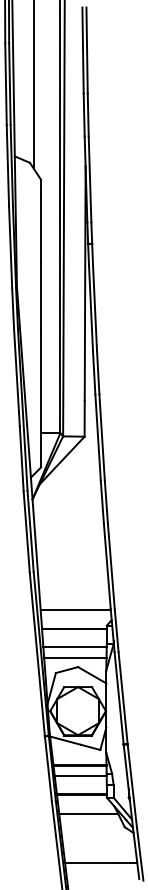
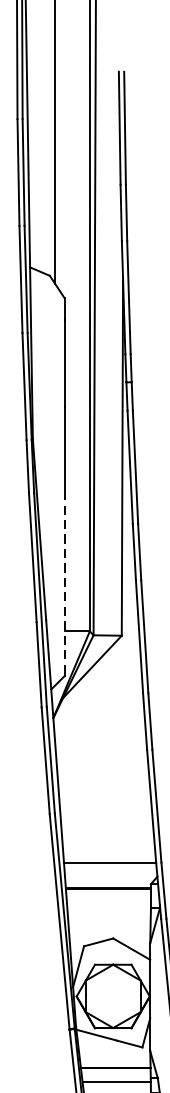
line: (41, 397) -> (65, 584), solid -> dashed
line: (74, 647) -> (108, 912), removed
line: (75, 657) -> (109, 925), removed

